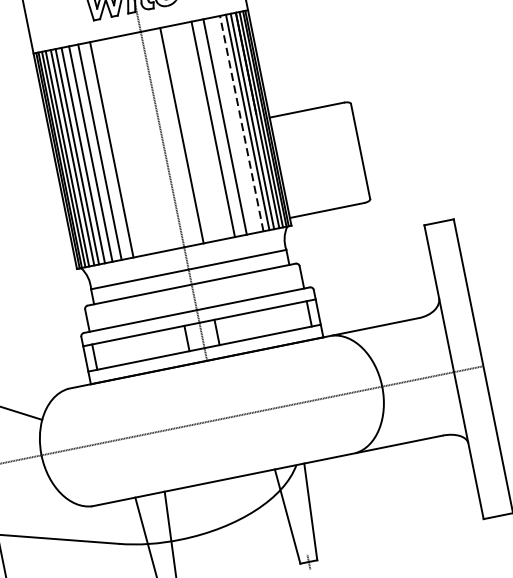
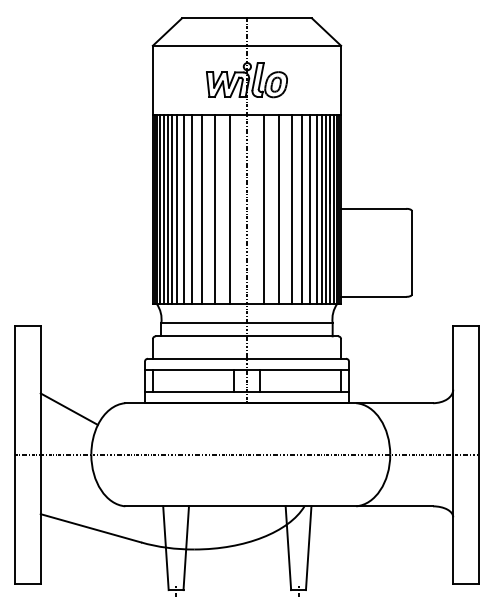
line: (241, 122) -> (316, 208), dashed -> solid
line: (233, 124) -> (309, 208), added
line: (198, 131) -> (278, 208), added
line: (142, 142) -> (229, 208), added
line: (126, 146) -> (215, 208), added

